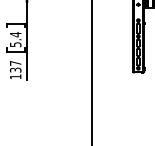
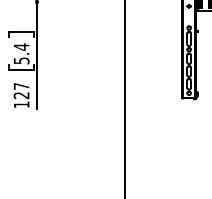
text: (15, 69) -> (21, 94), 137 -> 127

